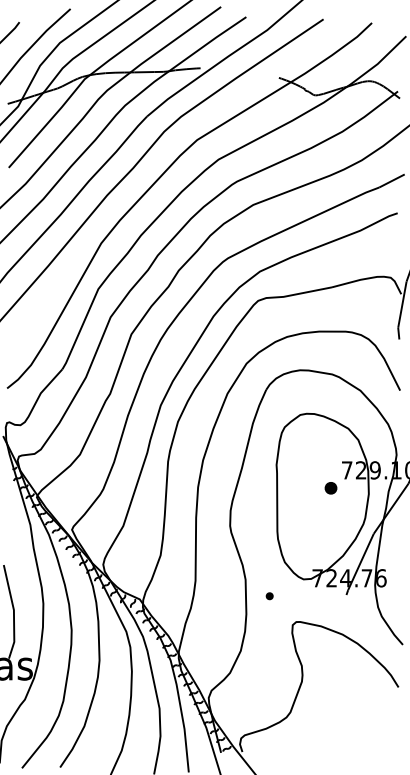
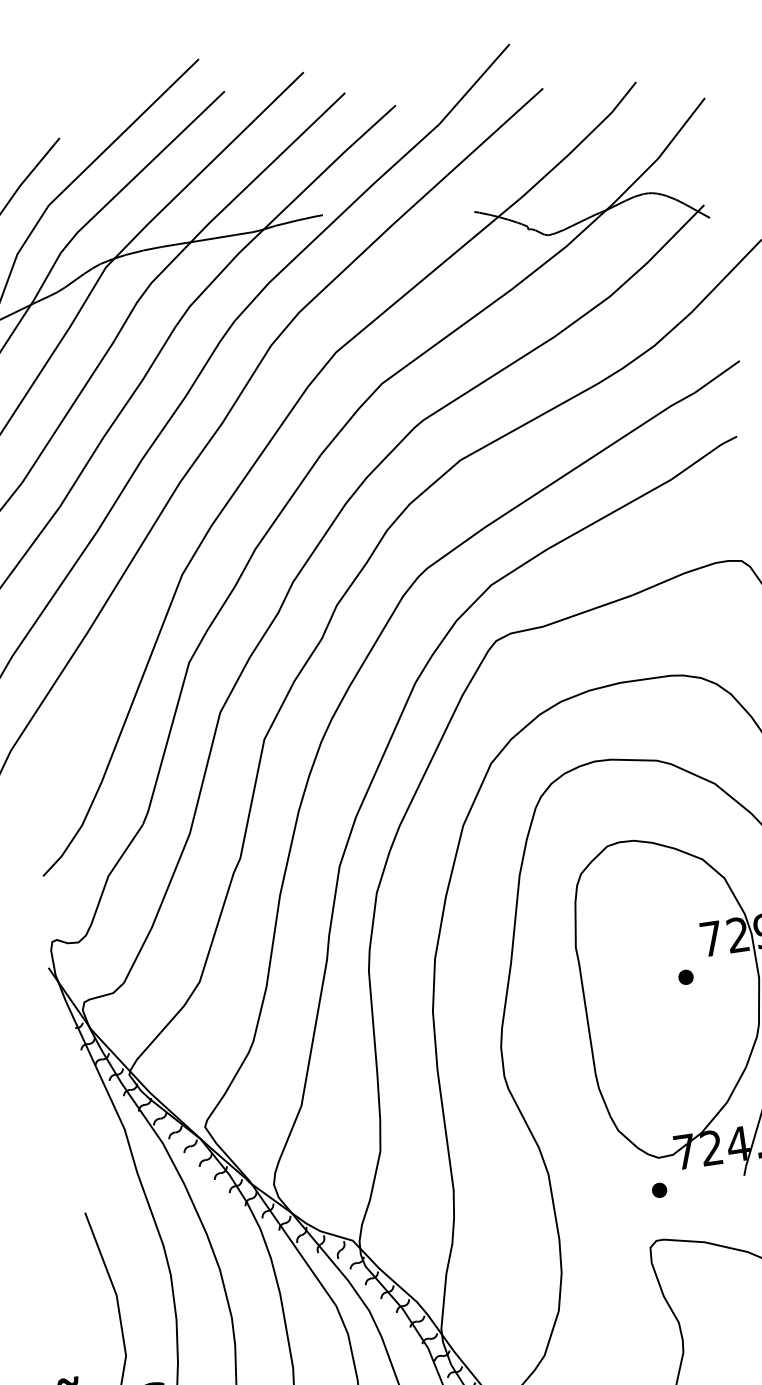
part: (331, 488) -> (686, 977), size x0.62
part: (269, 596) -> (659, 1190), moved

